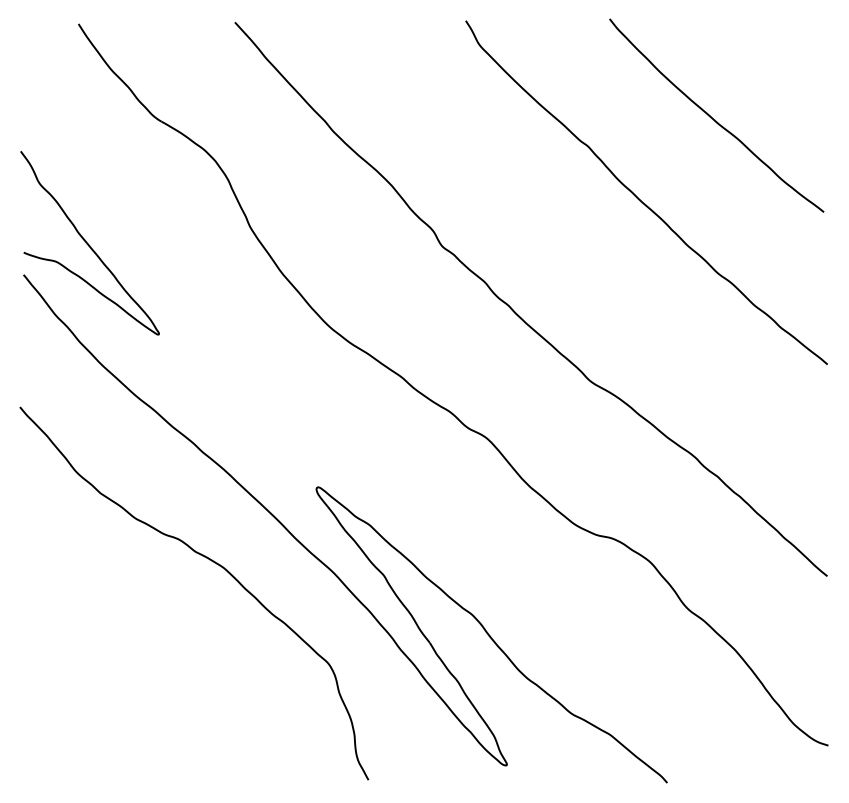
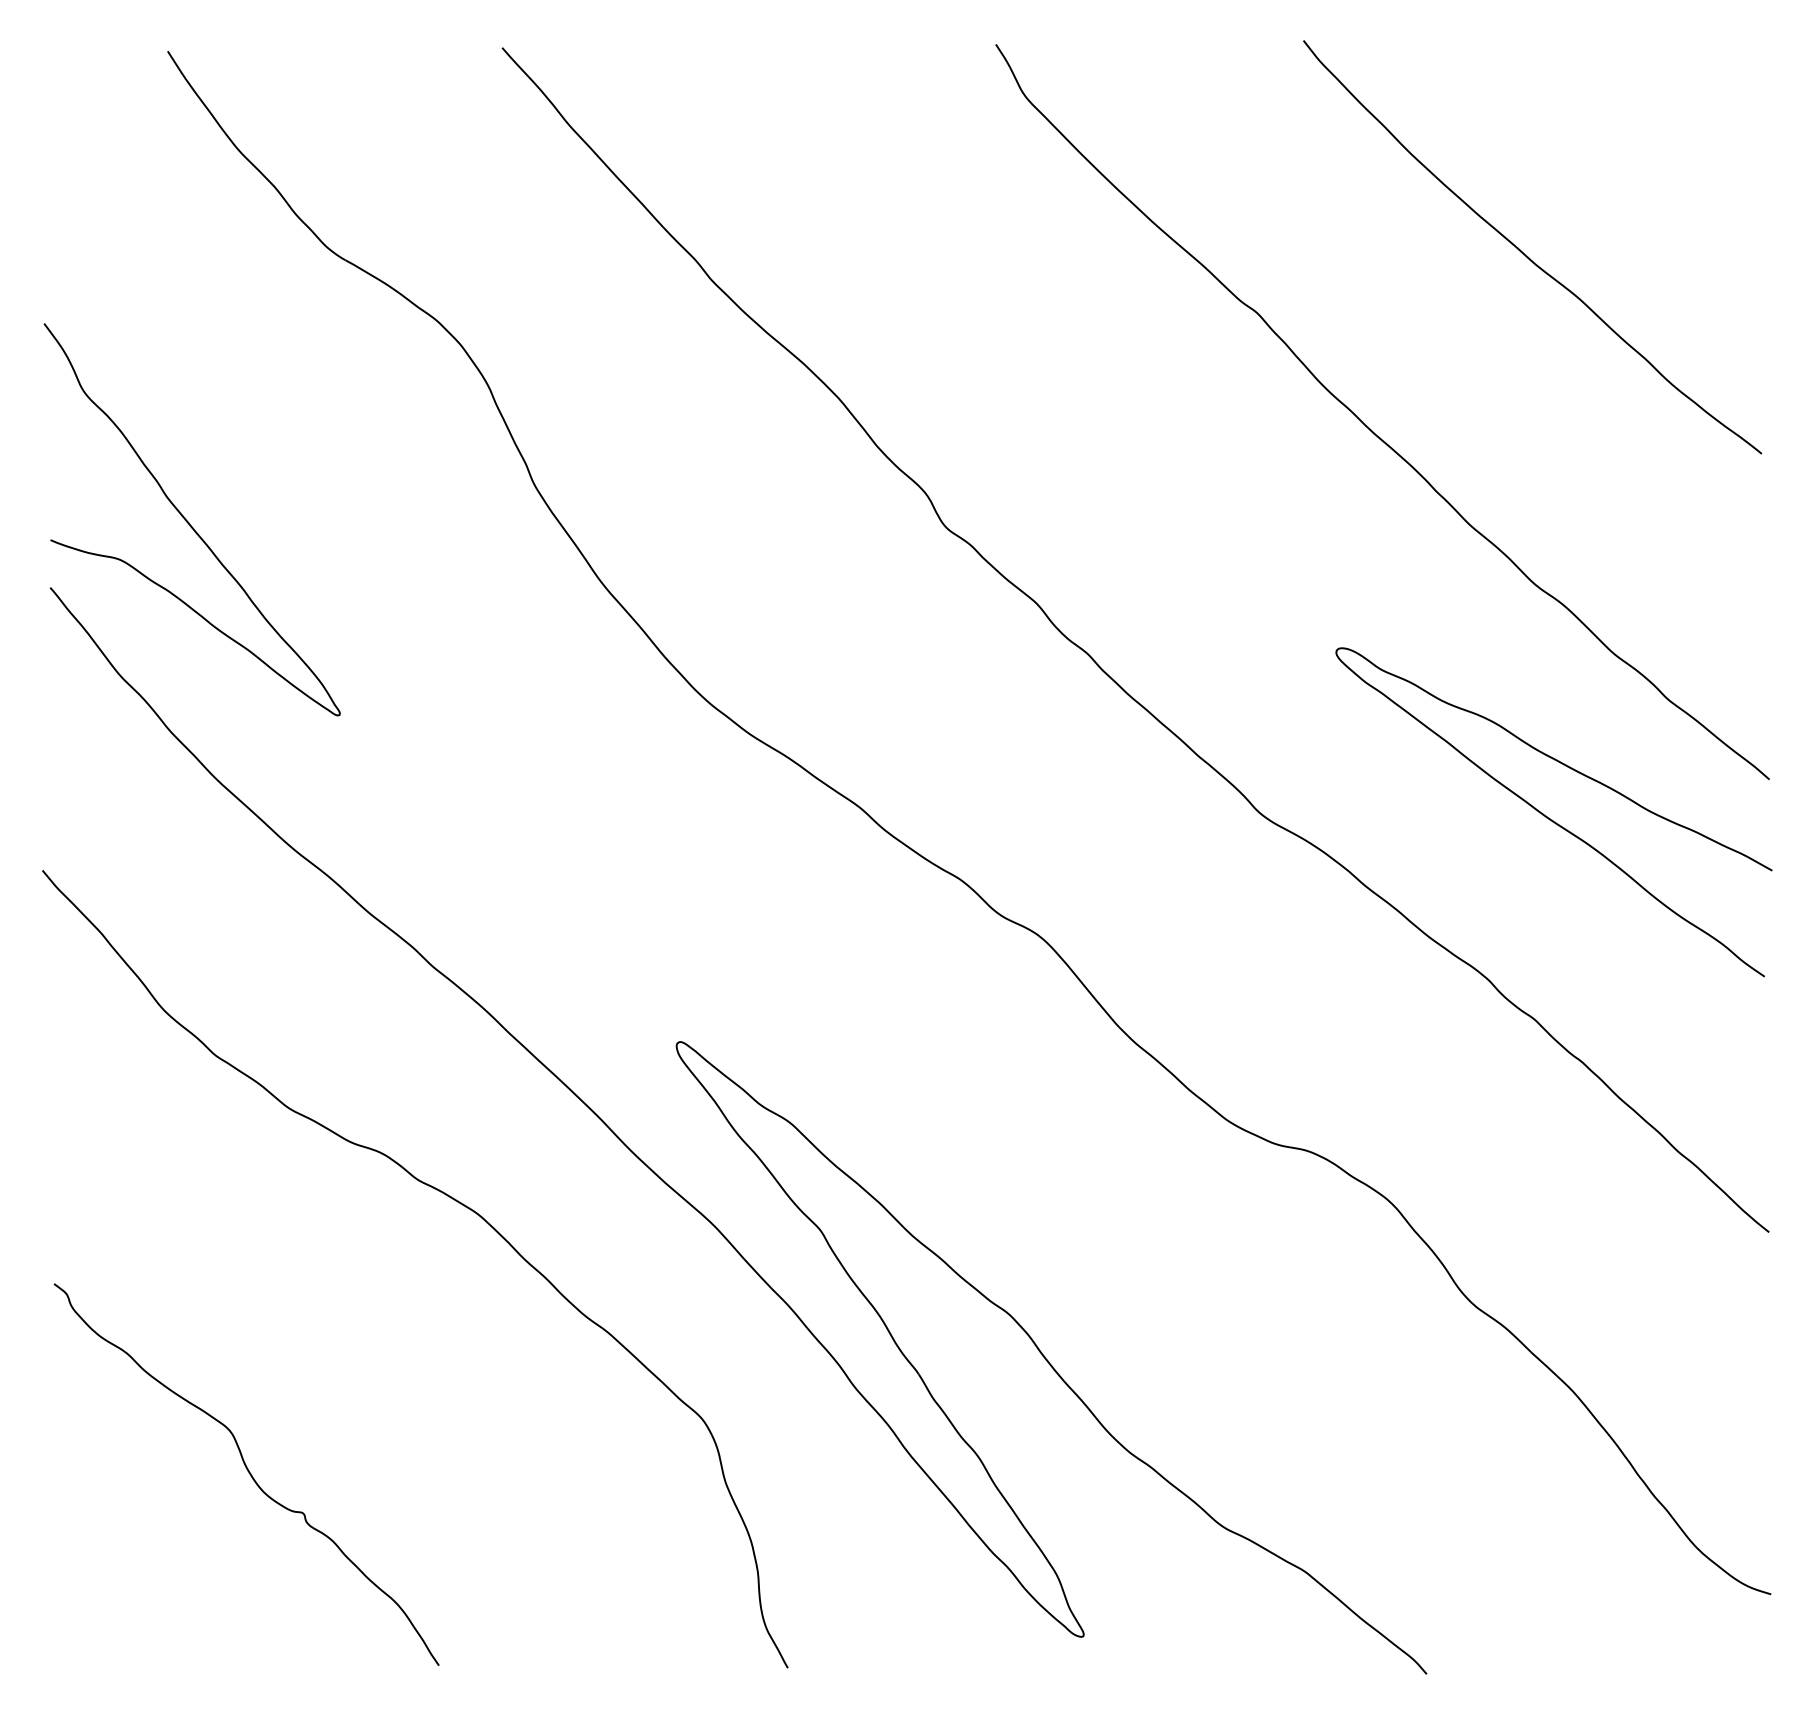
curve: (724, 381) -> (1548, 815), added
curve: (115, 688) -> (246, 1472), added

